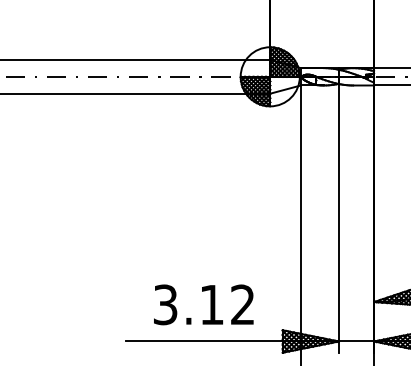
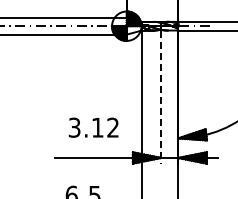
line: (338, 220) -> (160, 97), solid -> dashed
text: (203, 304) -> (93, 127), moved

